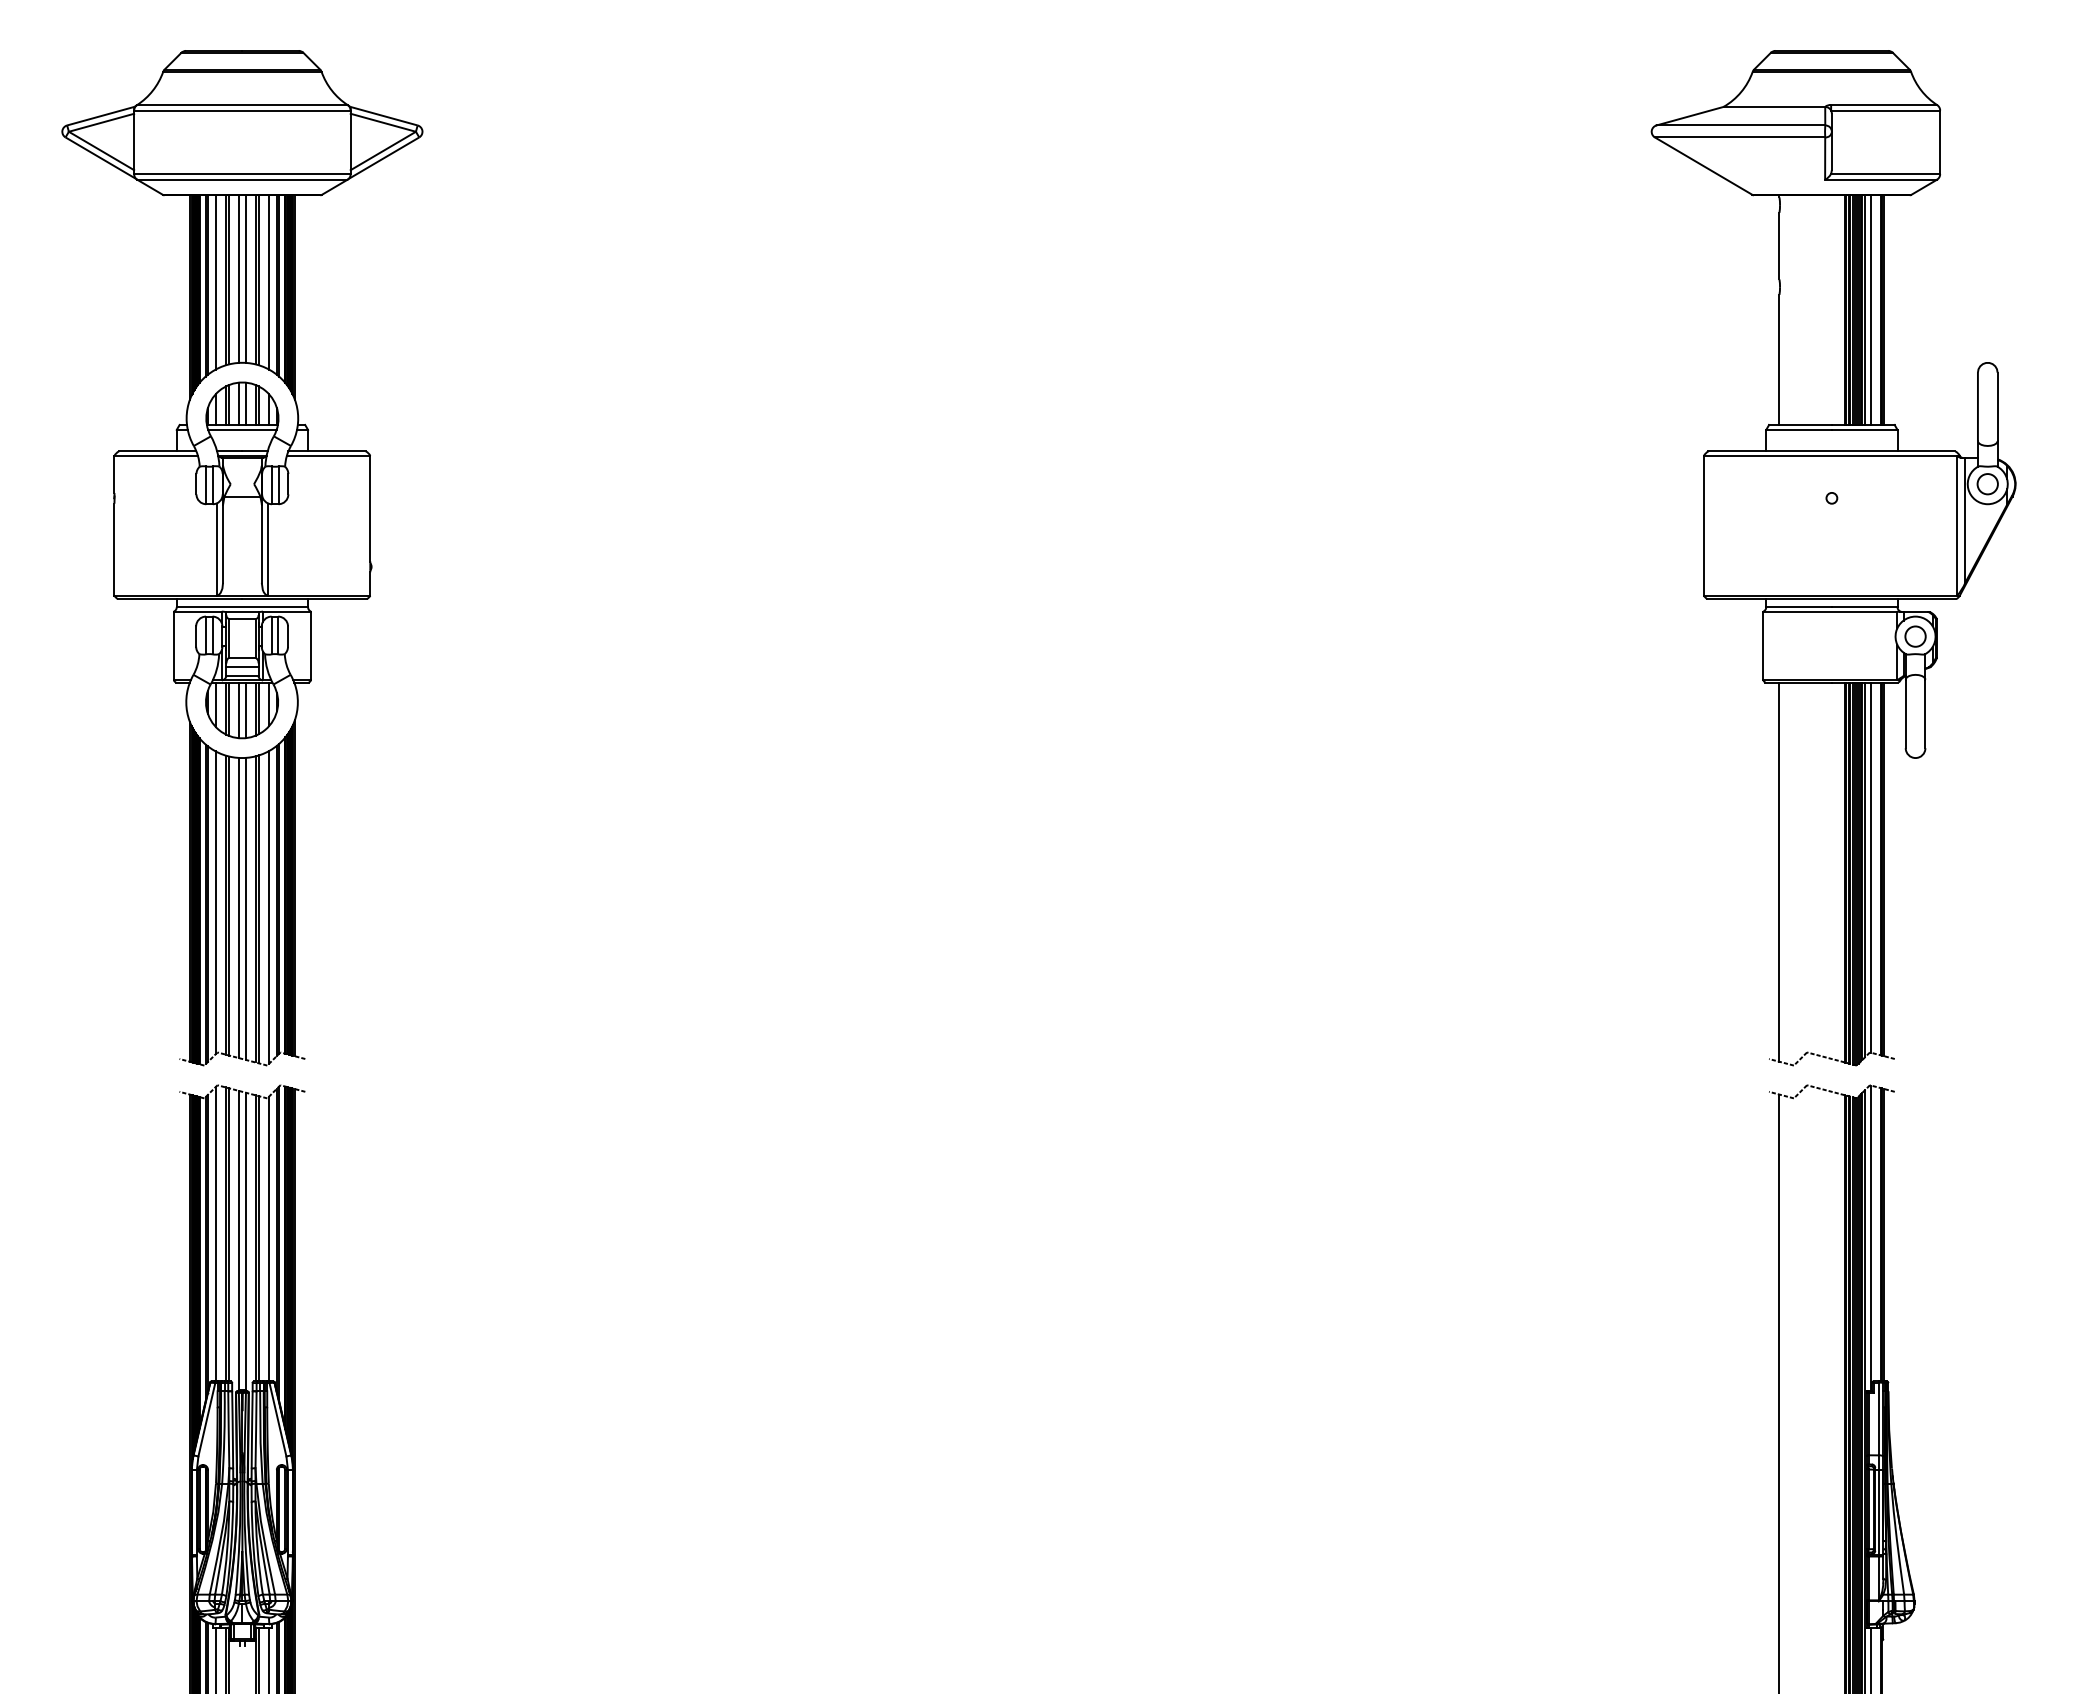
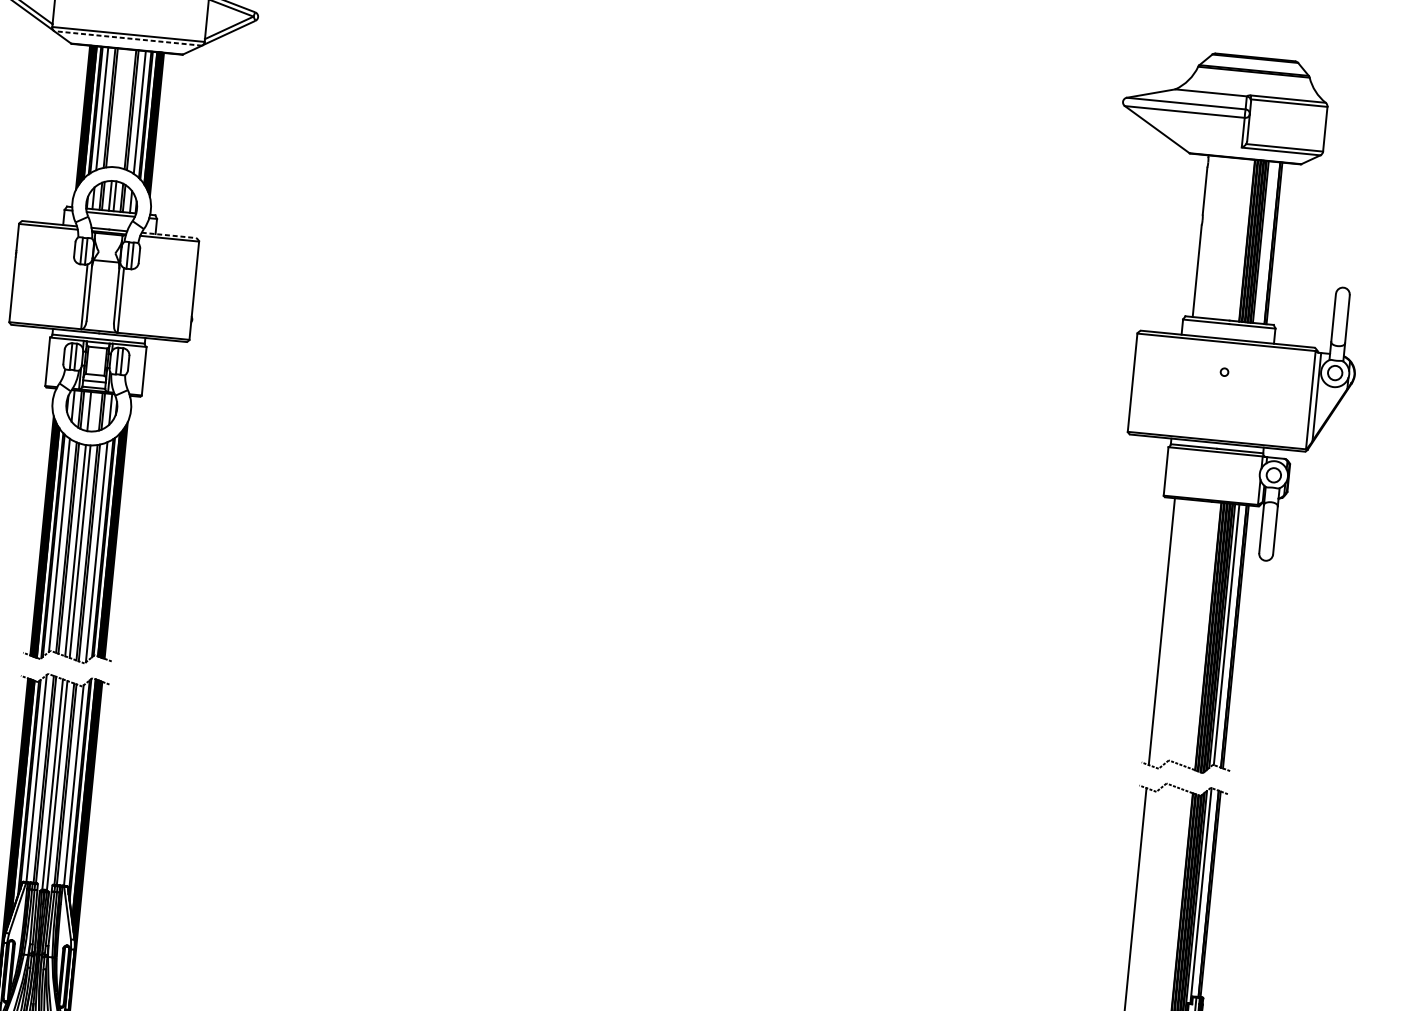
line: (241, 179) -> (127, 38), solid -> dashed
line: (239, 278) -> (119, 107), removed
line: (245, 278) -> (123, 108), removed
line: (1871, 309) -> (1265, 242), removed
line: (327, 451) -> (169, 235), solid -> dashed
line: (245, 710) -> (93, 412), removed

